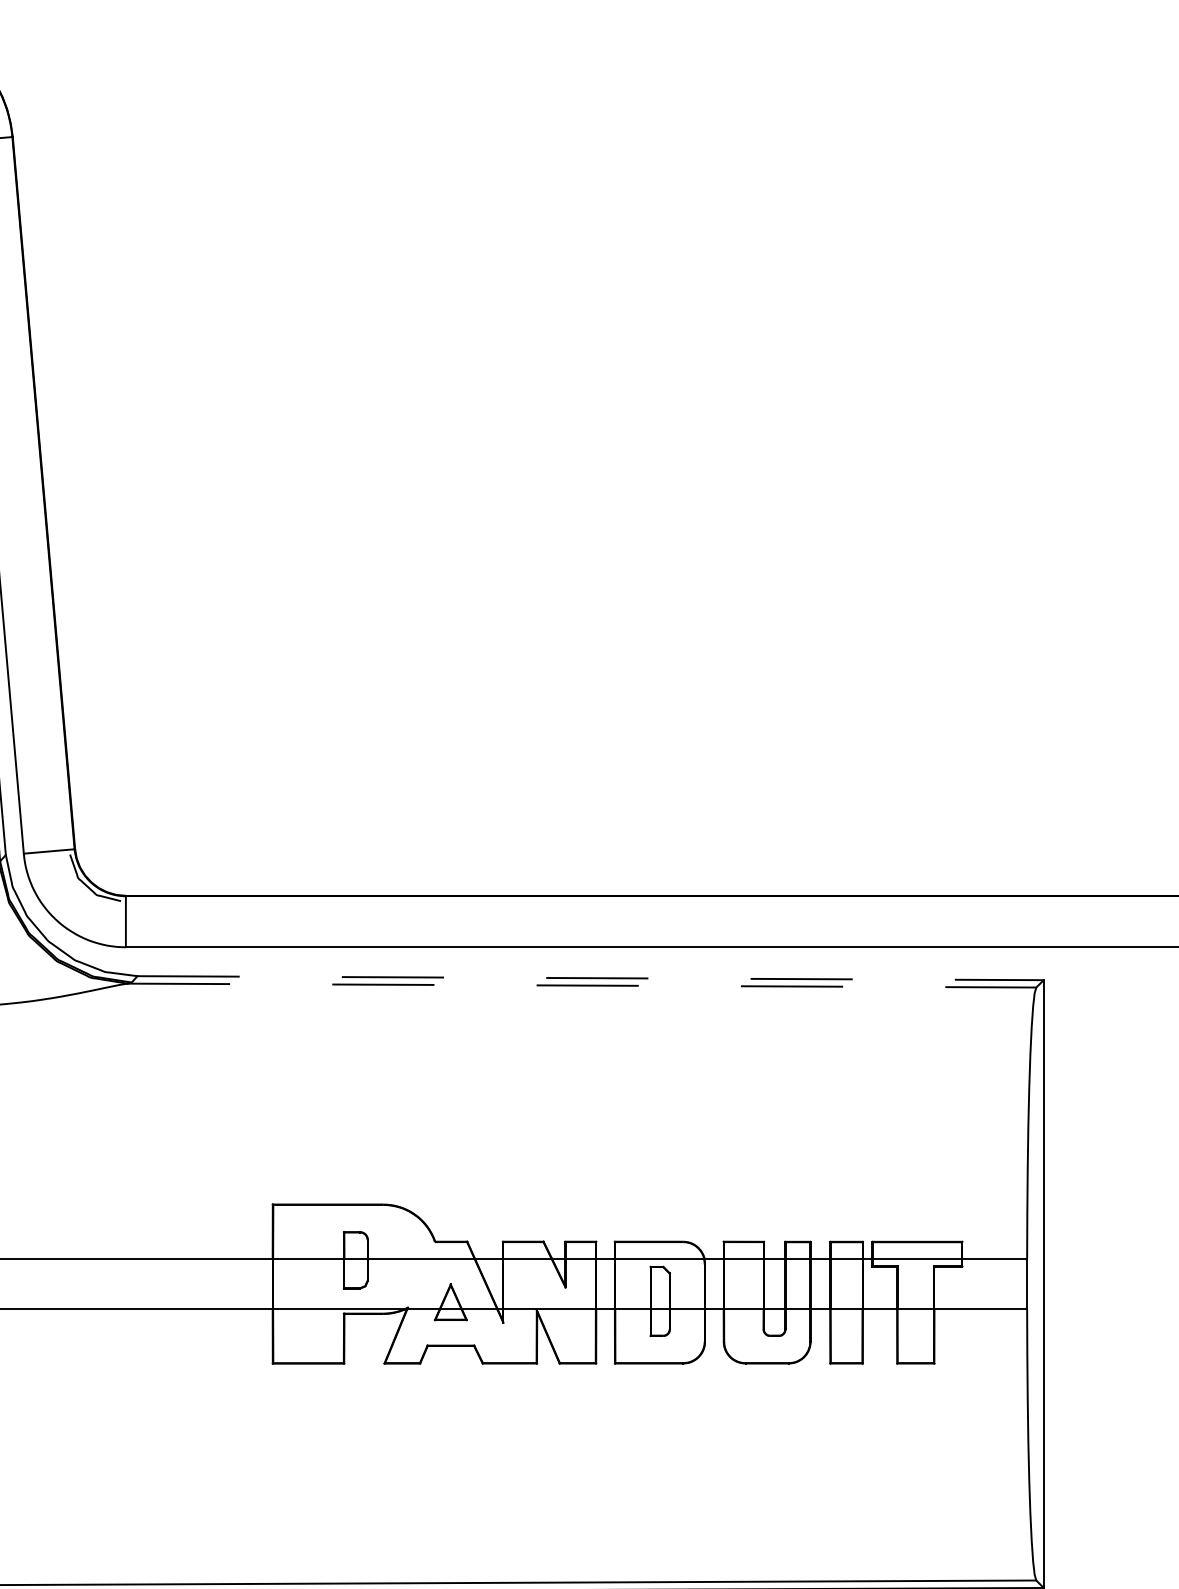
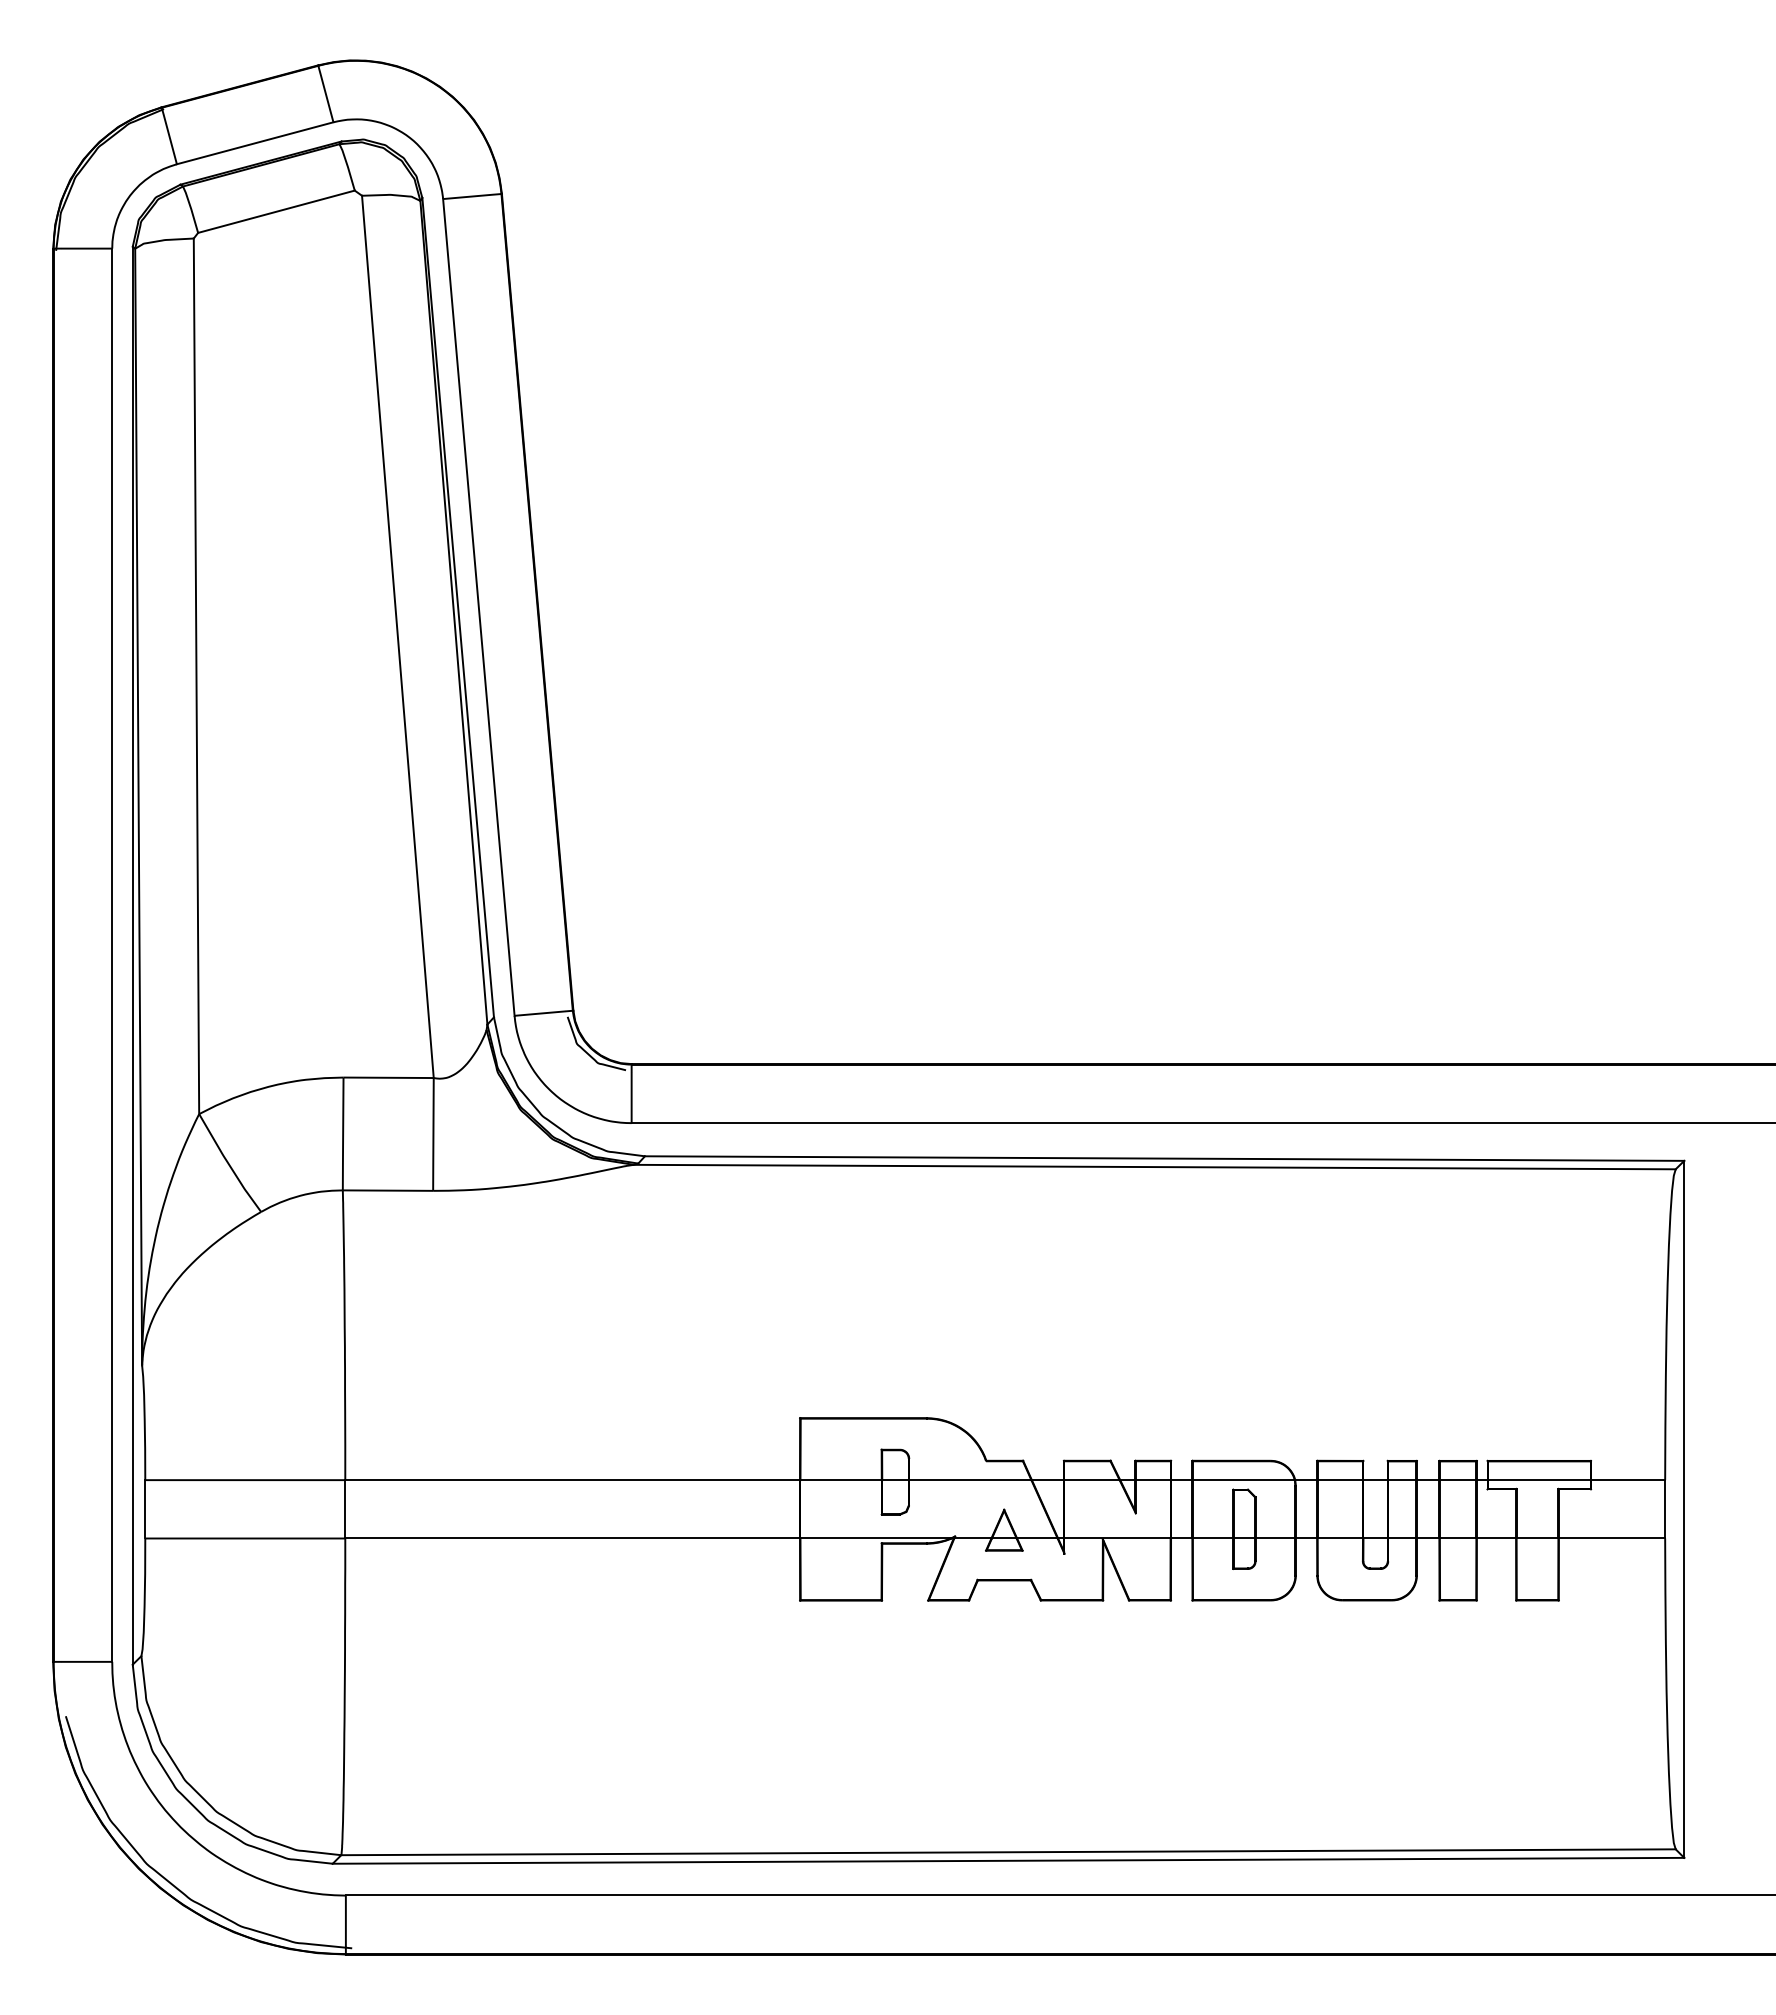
line: (590, 978) -> (1164, 1158), dashed -> solid
line: (581, 985) -> (1154, 1167), dashed -> solid

